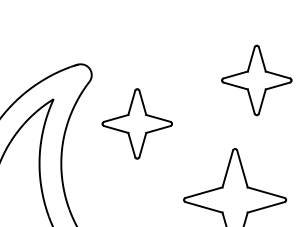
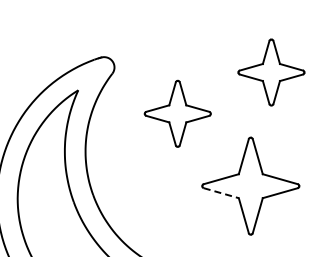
part: (136, 123) -> (177, 113), moved
line: (204, 207) -> (221, 193), solid -> dashed

